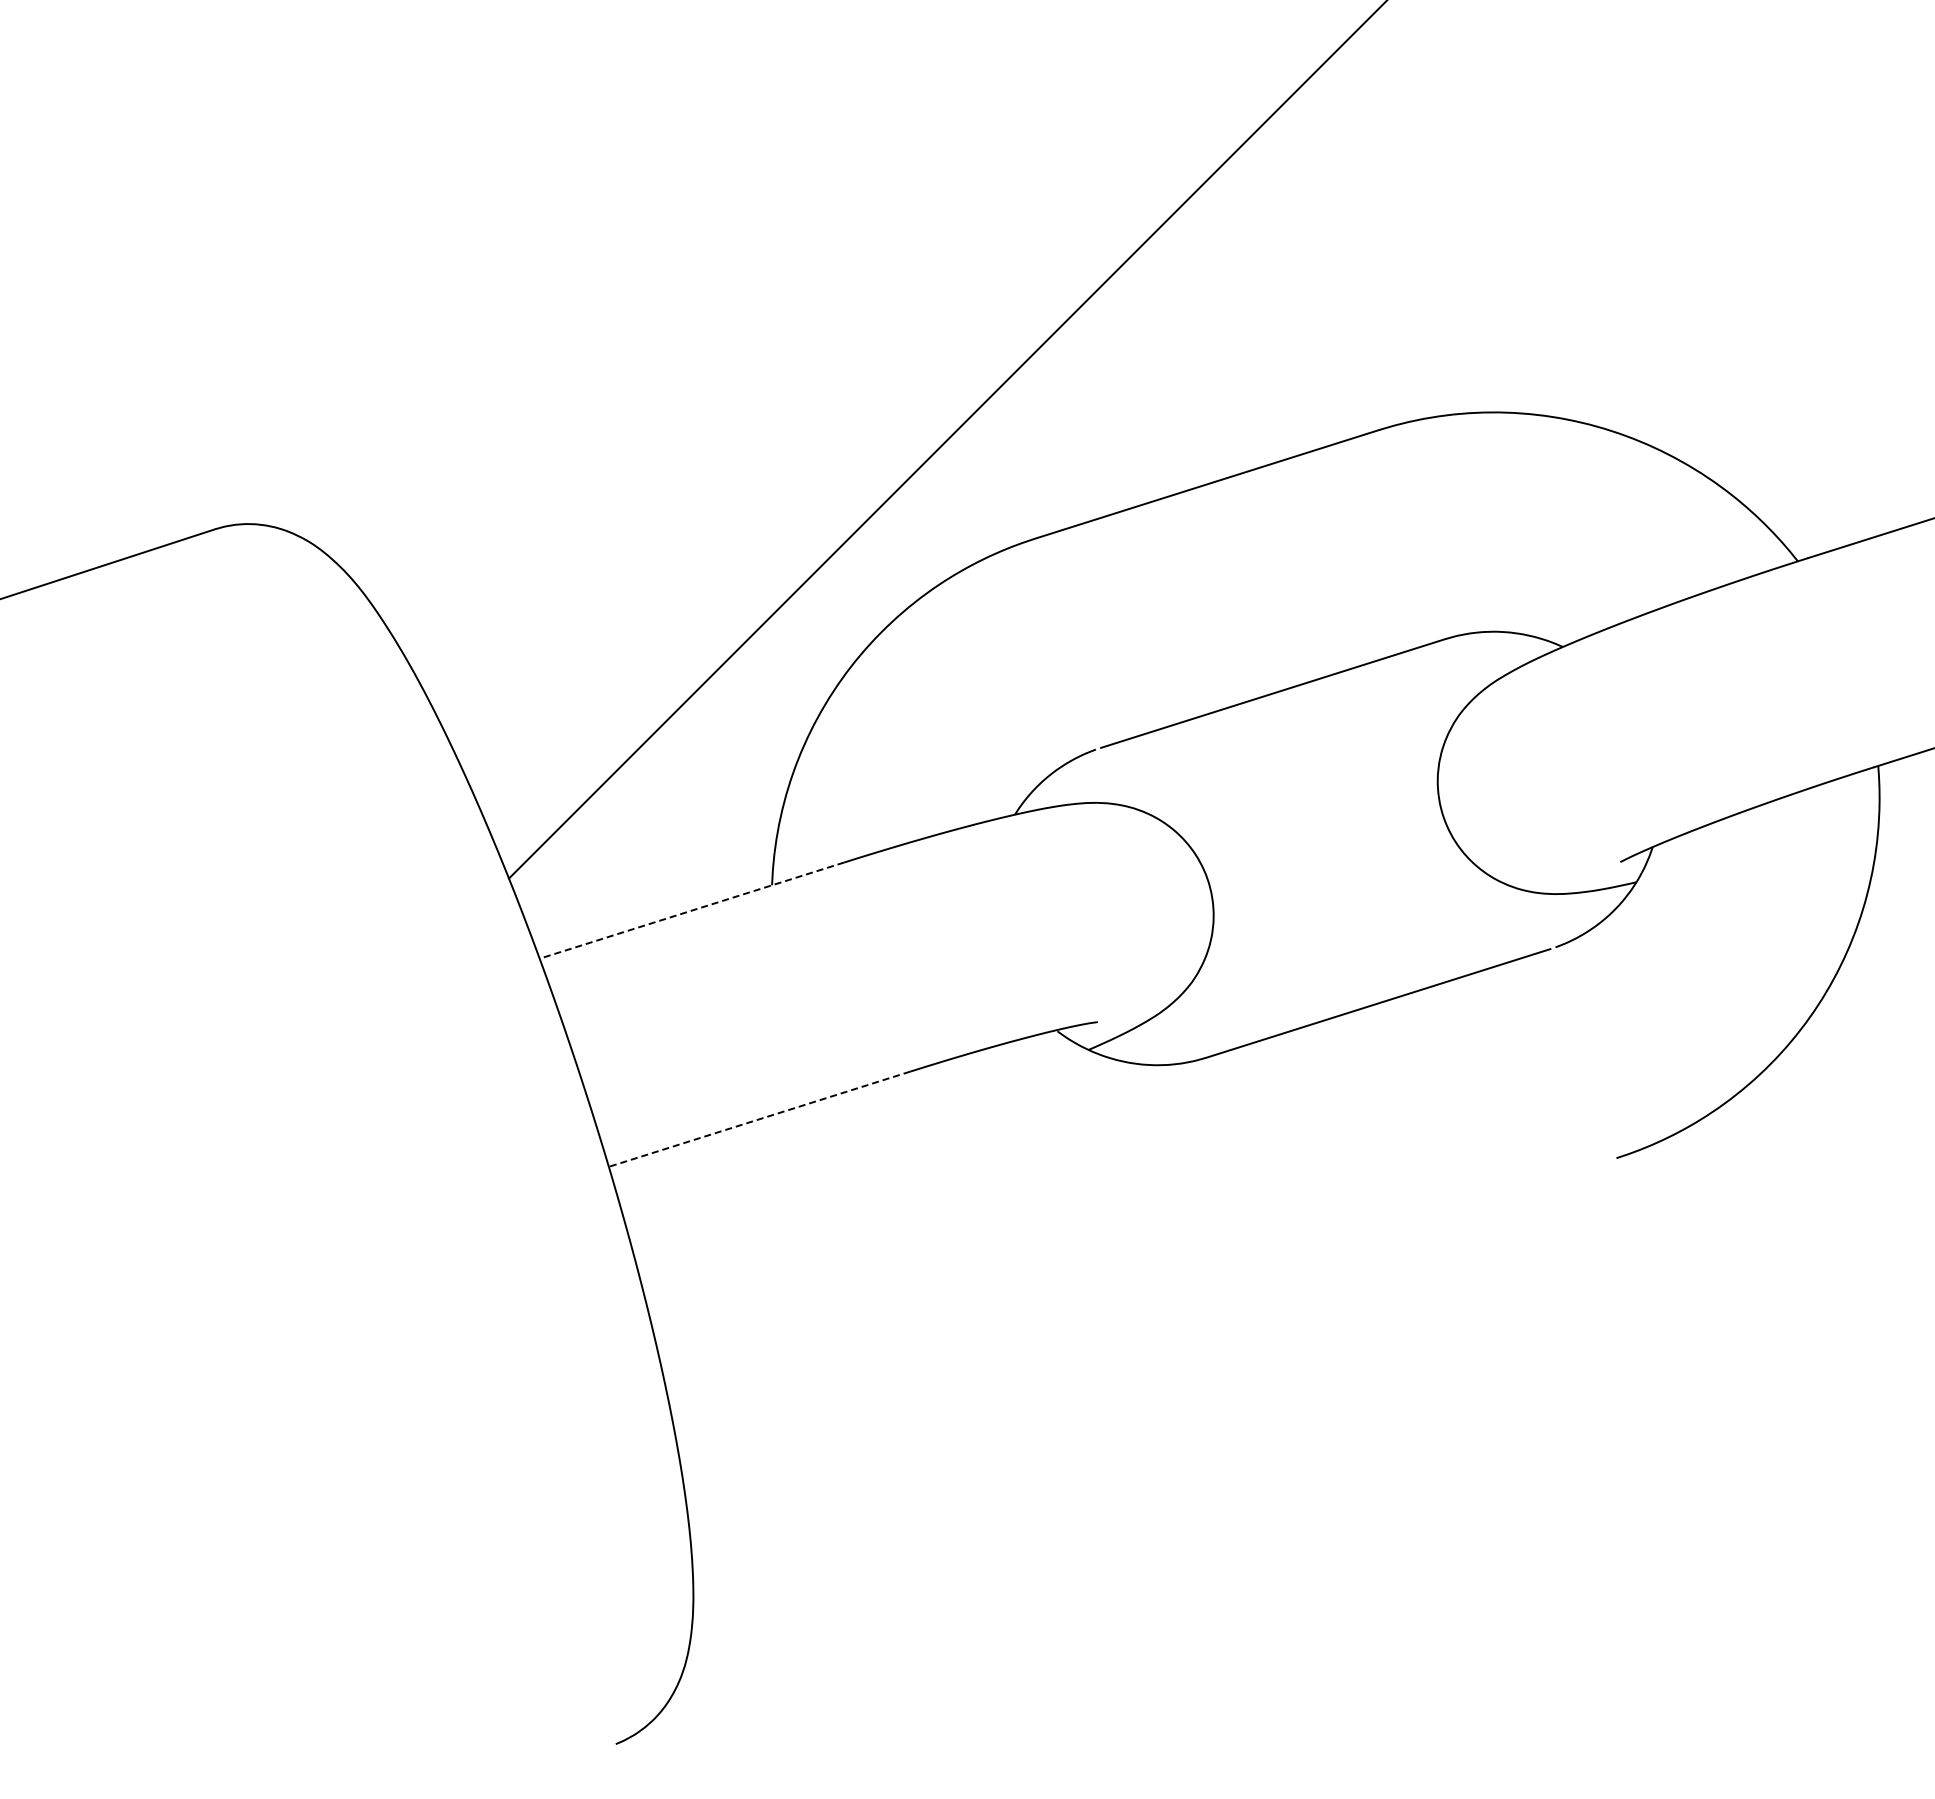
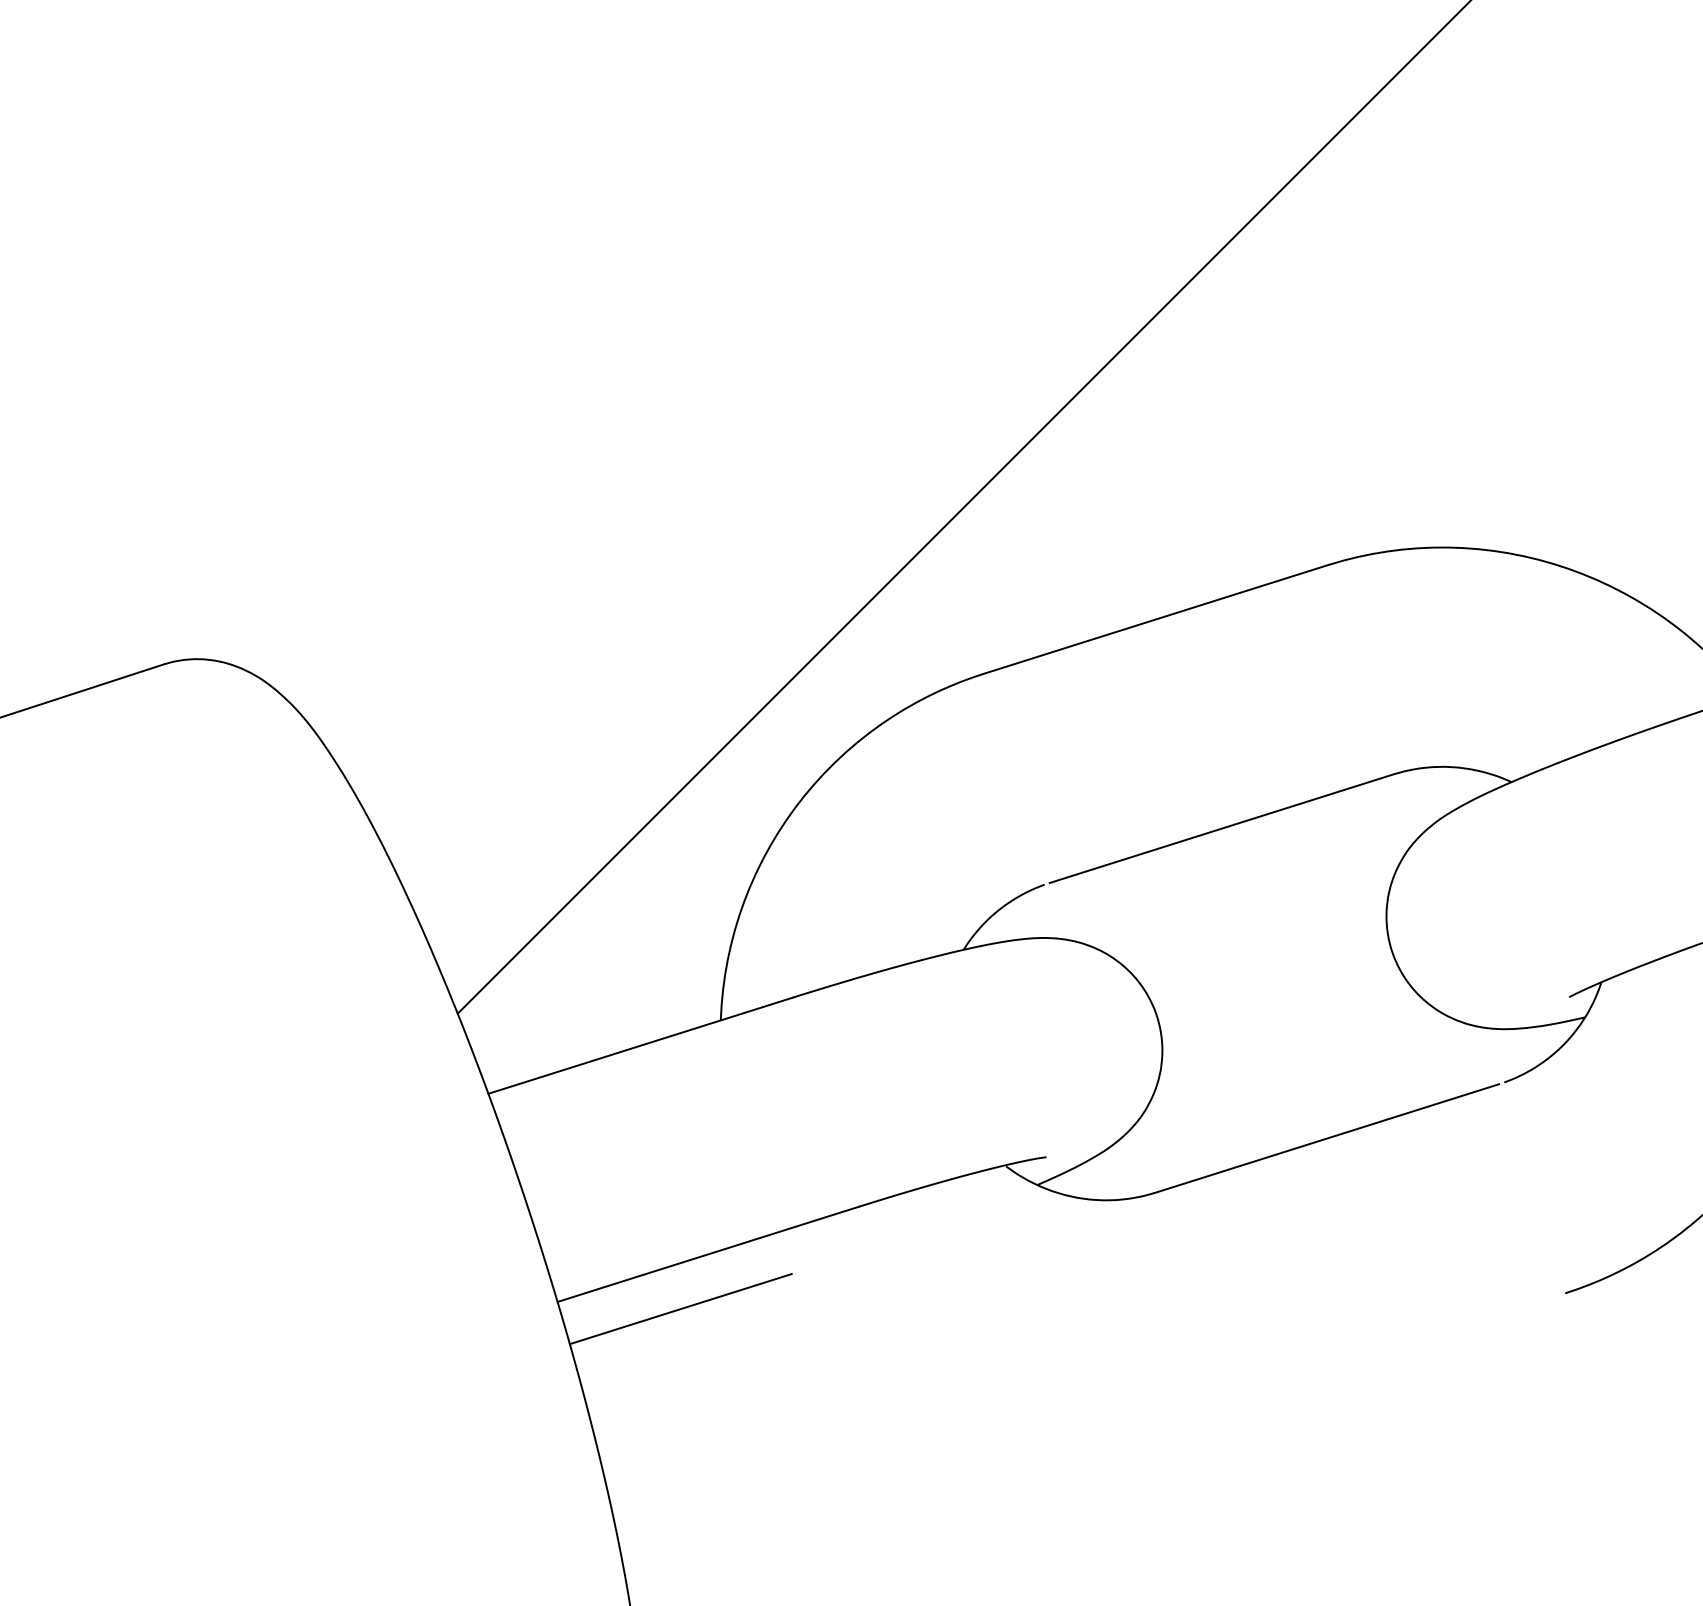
line: (691, 910) -> (640, 1045), dashed -> solid
line: (759, 1119) -> (708, 1254), dashed -> solid
line: (731, 1173) -> (680, 1308), added

